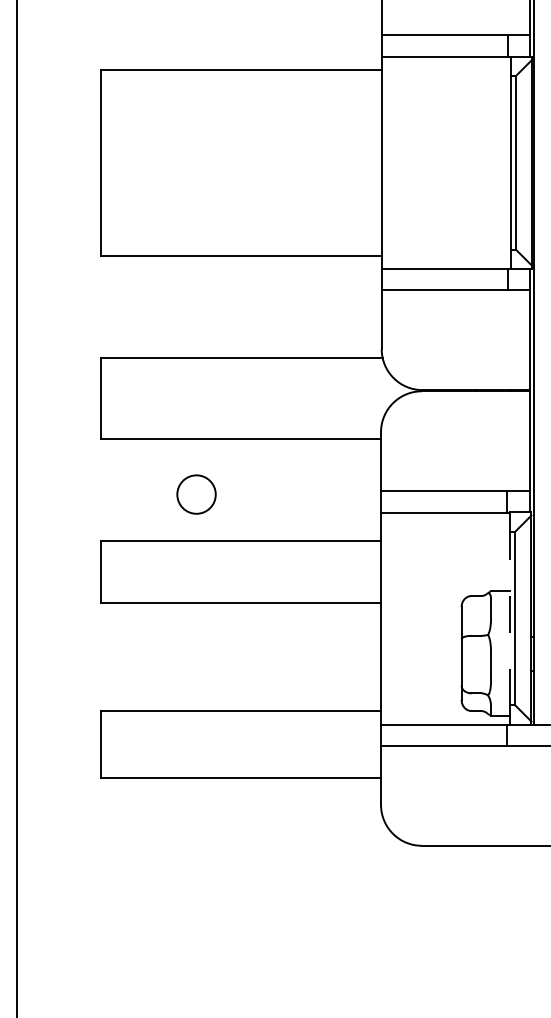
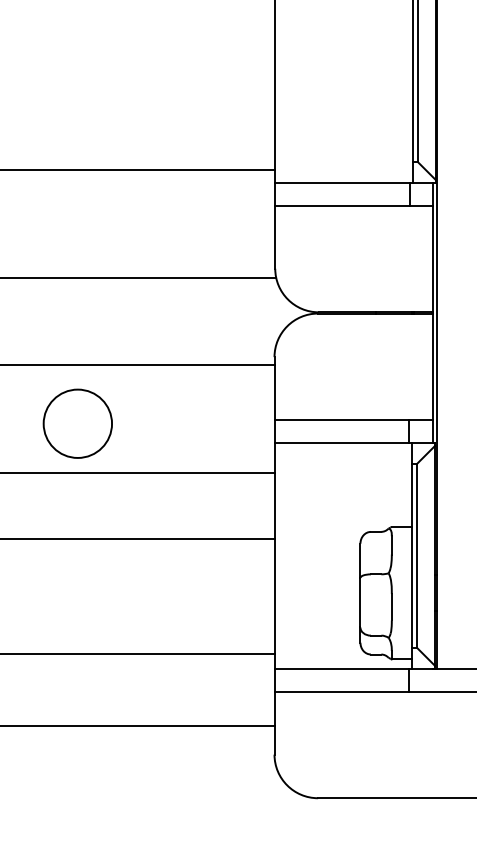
circle: (196, 494) -> (77, 423), size x1.67
line: (510, 618) -> (412, 555), dashed -> solid

